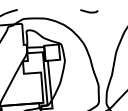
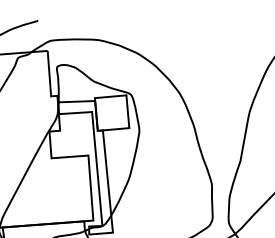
curve: (89, 11) -> (192, 24), removed

